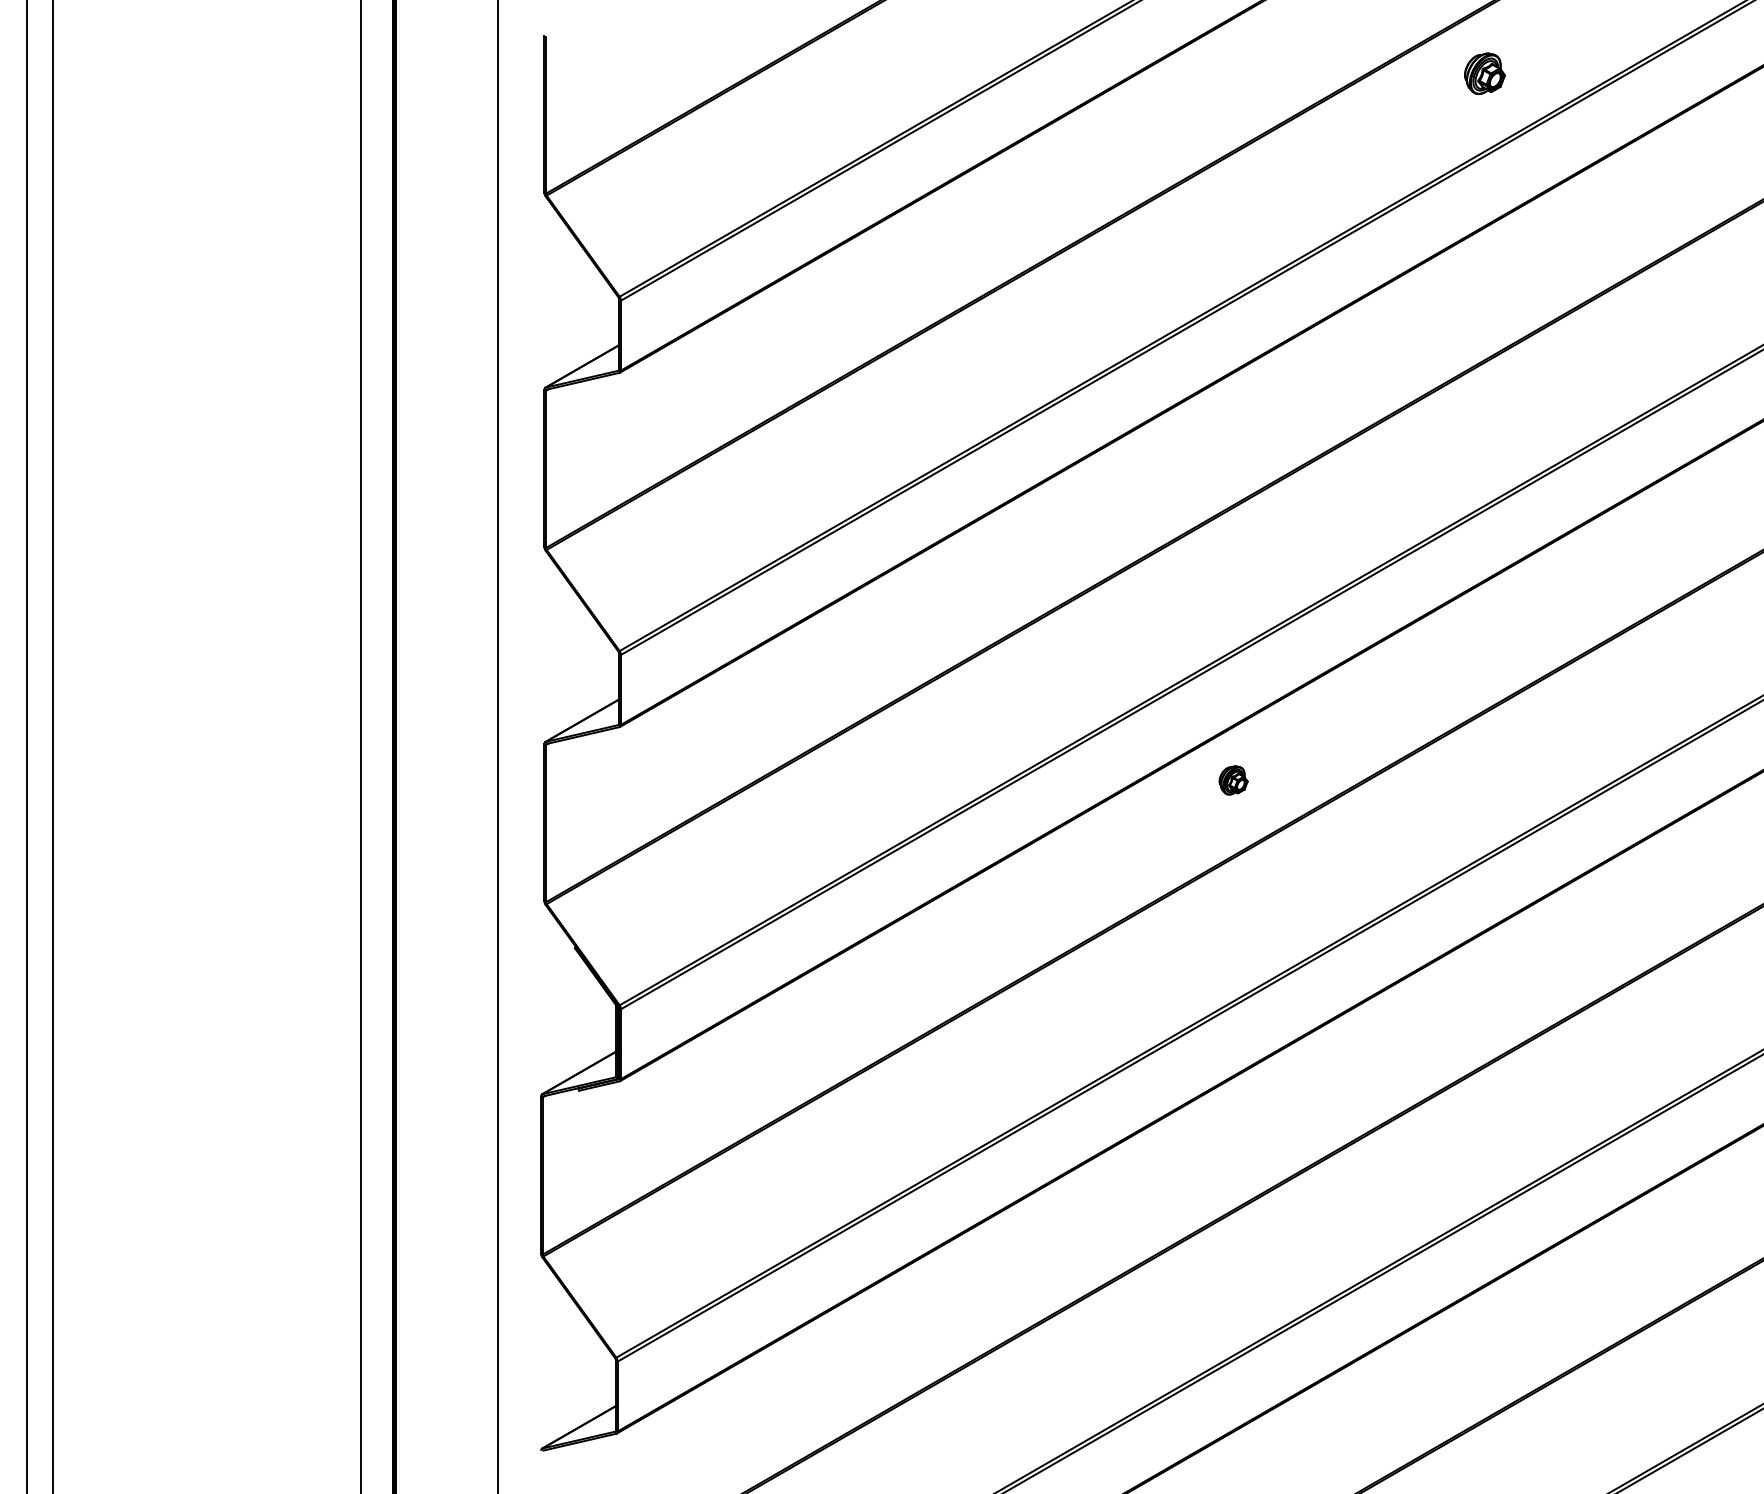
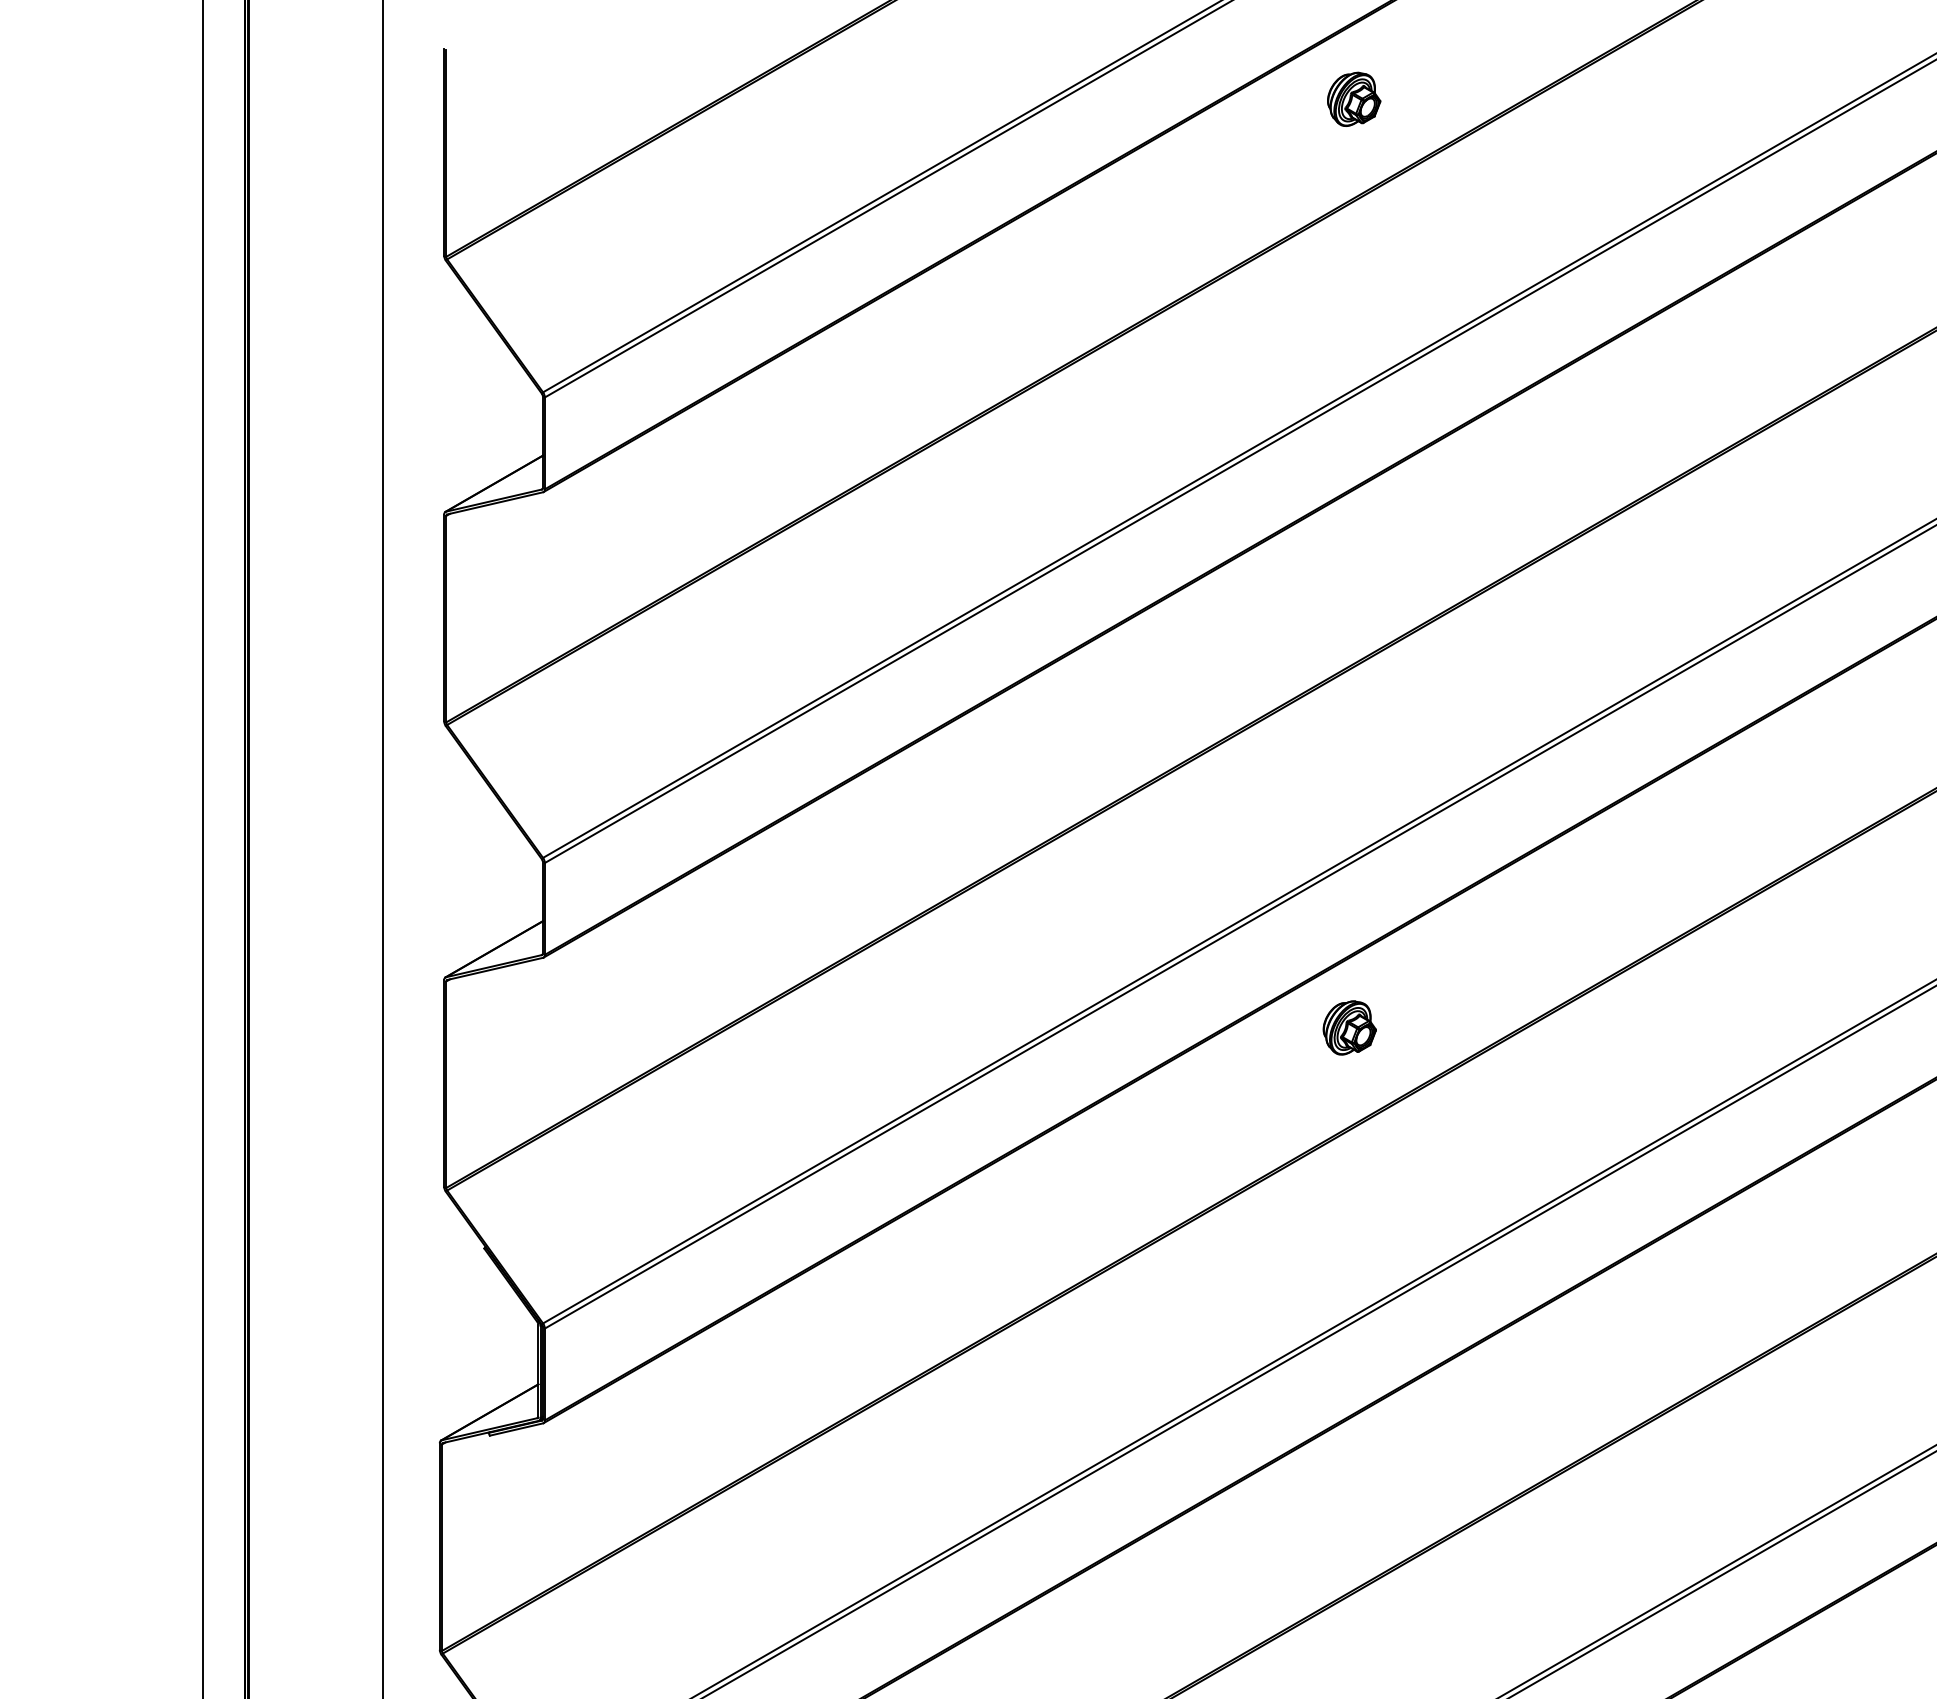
part: (1484, 73) -> (1353, 98), moved
part: (1233, 780) -> (1349, 1028), size x1.43

